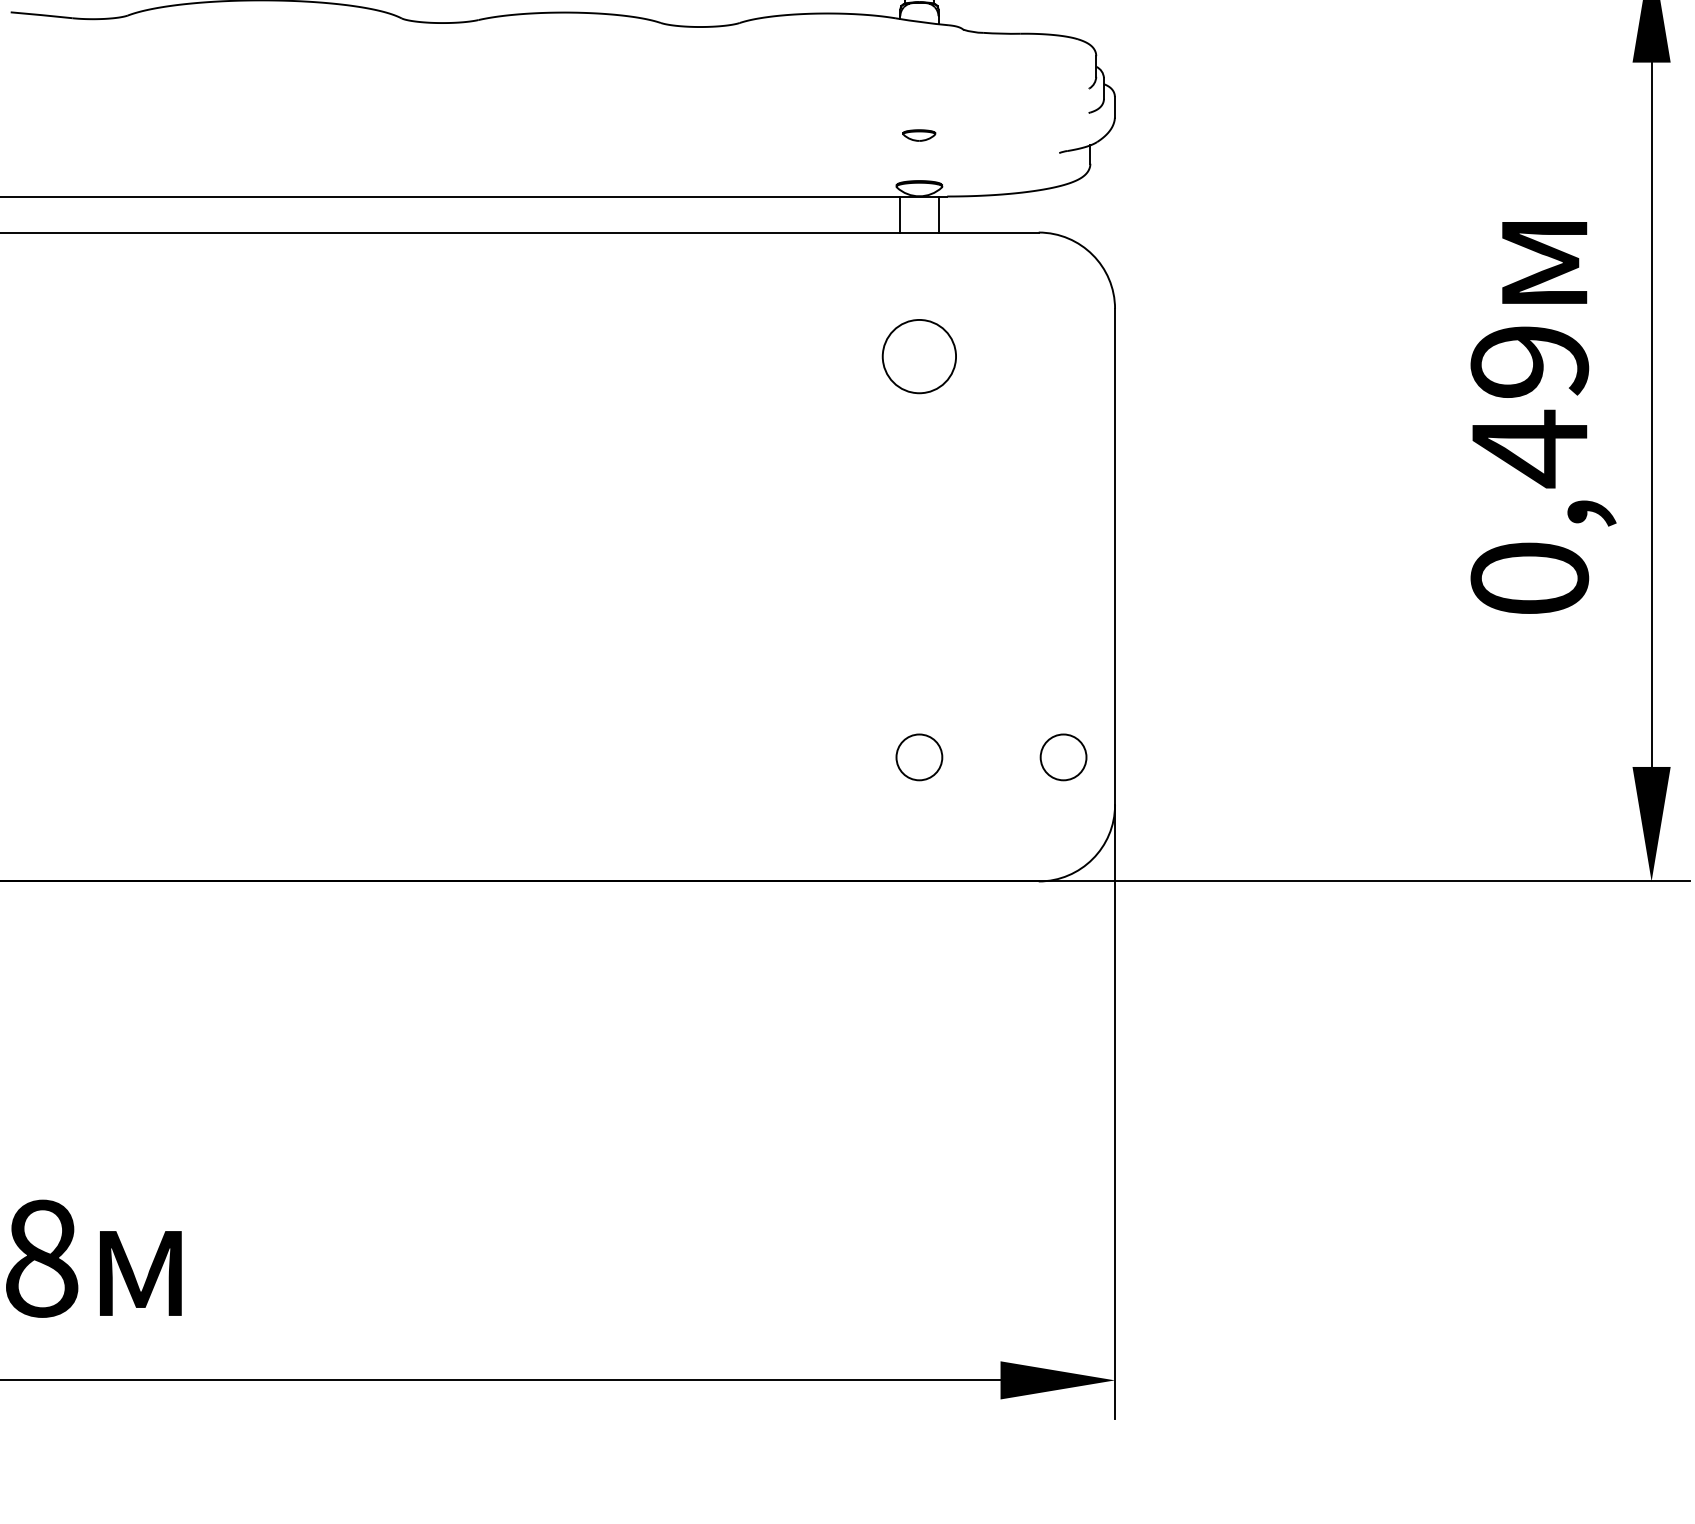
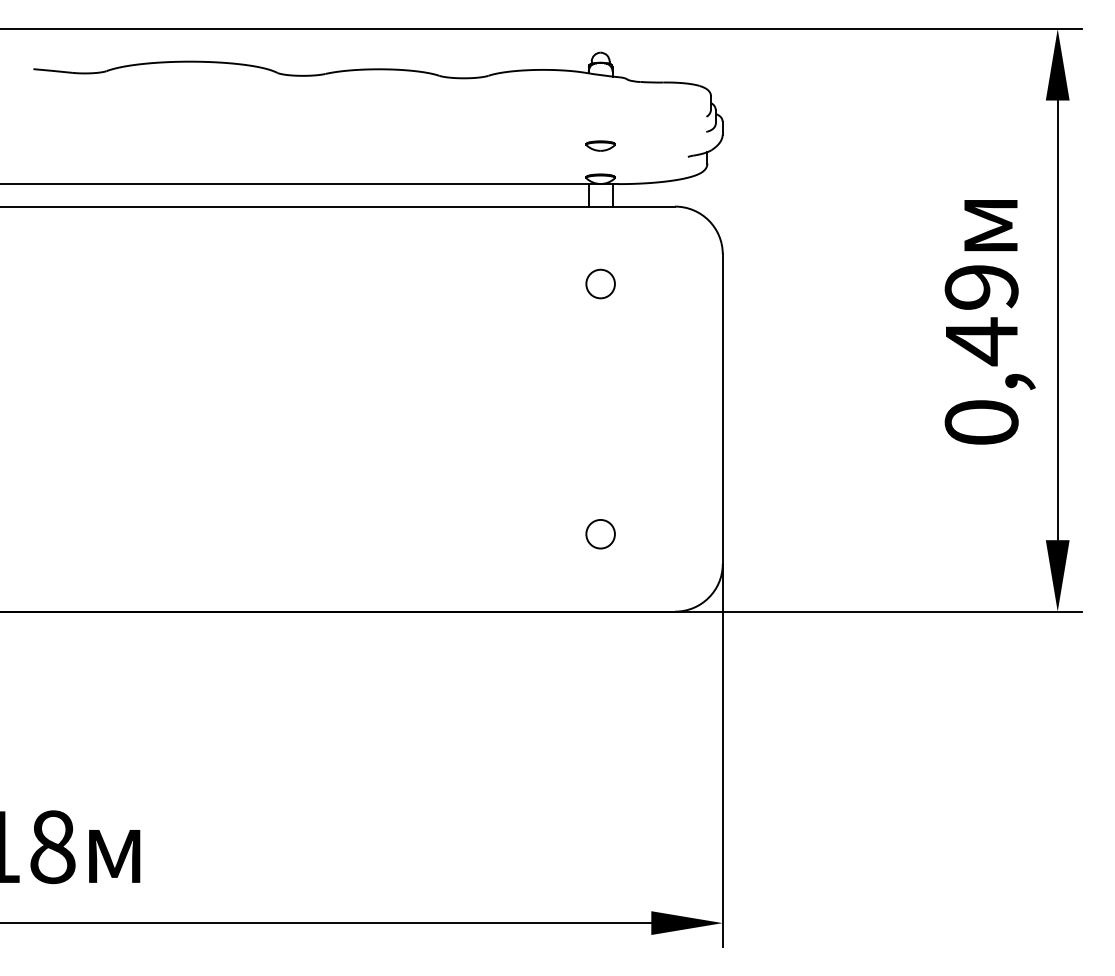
part: (919, 134) -> (600, 145), size x1.43
circle: (919, 355) -> (600, 283), size x0.62
circle: (1063, 757) -> (690, 534), removed

